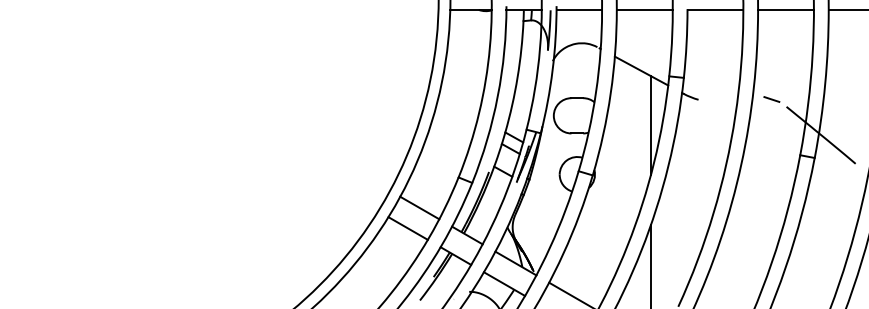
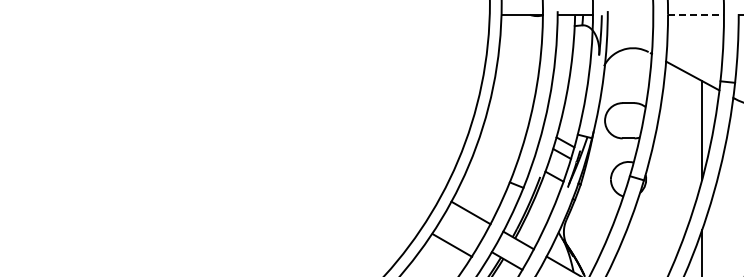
line: (579, 9) -> (630, 14), removed
line: (644, 9) -> (695, 14), solid -> dashed
line: (407, 228) -> (451, 245), moved

